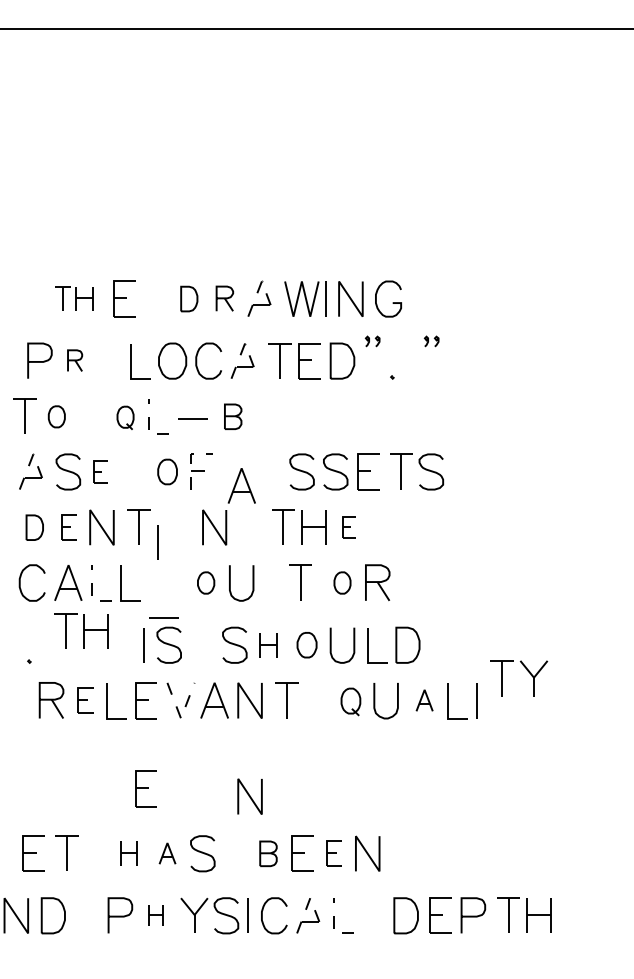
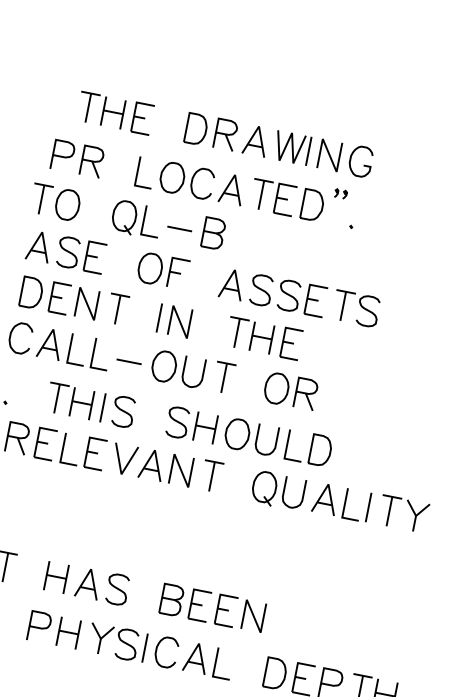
line: (261, 281) -> (258, 126), dashed -> solid
part: (74, 298) -> (101, 110), size x1.43
part: (188, 298) -> (195, 128), size x1.43
part: (224, 298) -> (225, 134), size x1.43
part: (431, 341) -> (389, 203), removed
line: (245, 343) -> (235, 175), dashed -> solid
part: (74, 360) -> (91, 161), size x1.67
part: (56, 416) -> (67, 204), size x1.67
part: (232, 416) -> (212, 233), size x1.43
part: (125, 417) -> (124, 216), size x1.67
line: (149, 427) -> (142, 228), dashed -> solid
line: (33, 454) -> (42, 232), dashed -> solid
line: (191, 460) -> (171, 262), dashed -> solid
part: (100, 471) -> (94, 257), size x1.67
part: (167, 471) -> (150, 268), size x1.43
part: (241, 485) -> (232, 284), moved
part: (34, 527) -> (31, 292), size x1.43
part: (68, 527) -> (59, 298), size x1.43
part: (349, 527) -> (291, 343), size x1.67
line: (157, 542) -> (158, 317), moved
part: (205, 582) -> (163, 365), size x1.67
part: (300, 582) -> (224, 377), moved
part: (342, 582) -> (276, 388), size x1.67
line: (92, 593) -> (68, 356), dashed -> solid
line: (163, 617) -> (128, 361), moved
part: (81, 630) -> (70, 400), moved
part: (306, 644) -> (237, 433), size x1.43
part: (268, 645) -> (205, 428), size x1.43
part: (526, 670) -> (411, 508), moved
part: (85, 700) -> (45, 443), size x1.43
part: (424, 700) -> (325, 498), size x1.67
part: (350, 701) -> (264, 487), size x1.43
line: (181, 718) -> (121, 474), dashed -> solid
part: (145, 788) -> (80, 526), removed
line: (249, 796) -> (165, 549), removed
part: (128, 853) -> (56, 577), size x1.43
part: (167, 853) -> (88, 583), size x1.67
part: (268, 853) -> (171, 599), size x1.43
part: (334, 853) -> (226, 610), size x1.43
line: (310, 898) -> (199, 643), dashed -> solid
part: (155, 915) -> (68, 632), size x1.67
line: (333, 926) -> (213, 670), dashed -> solid

